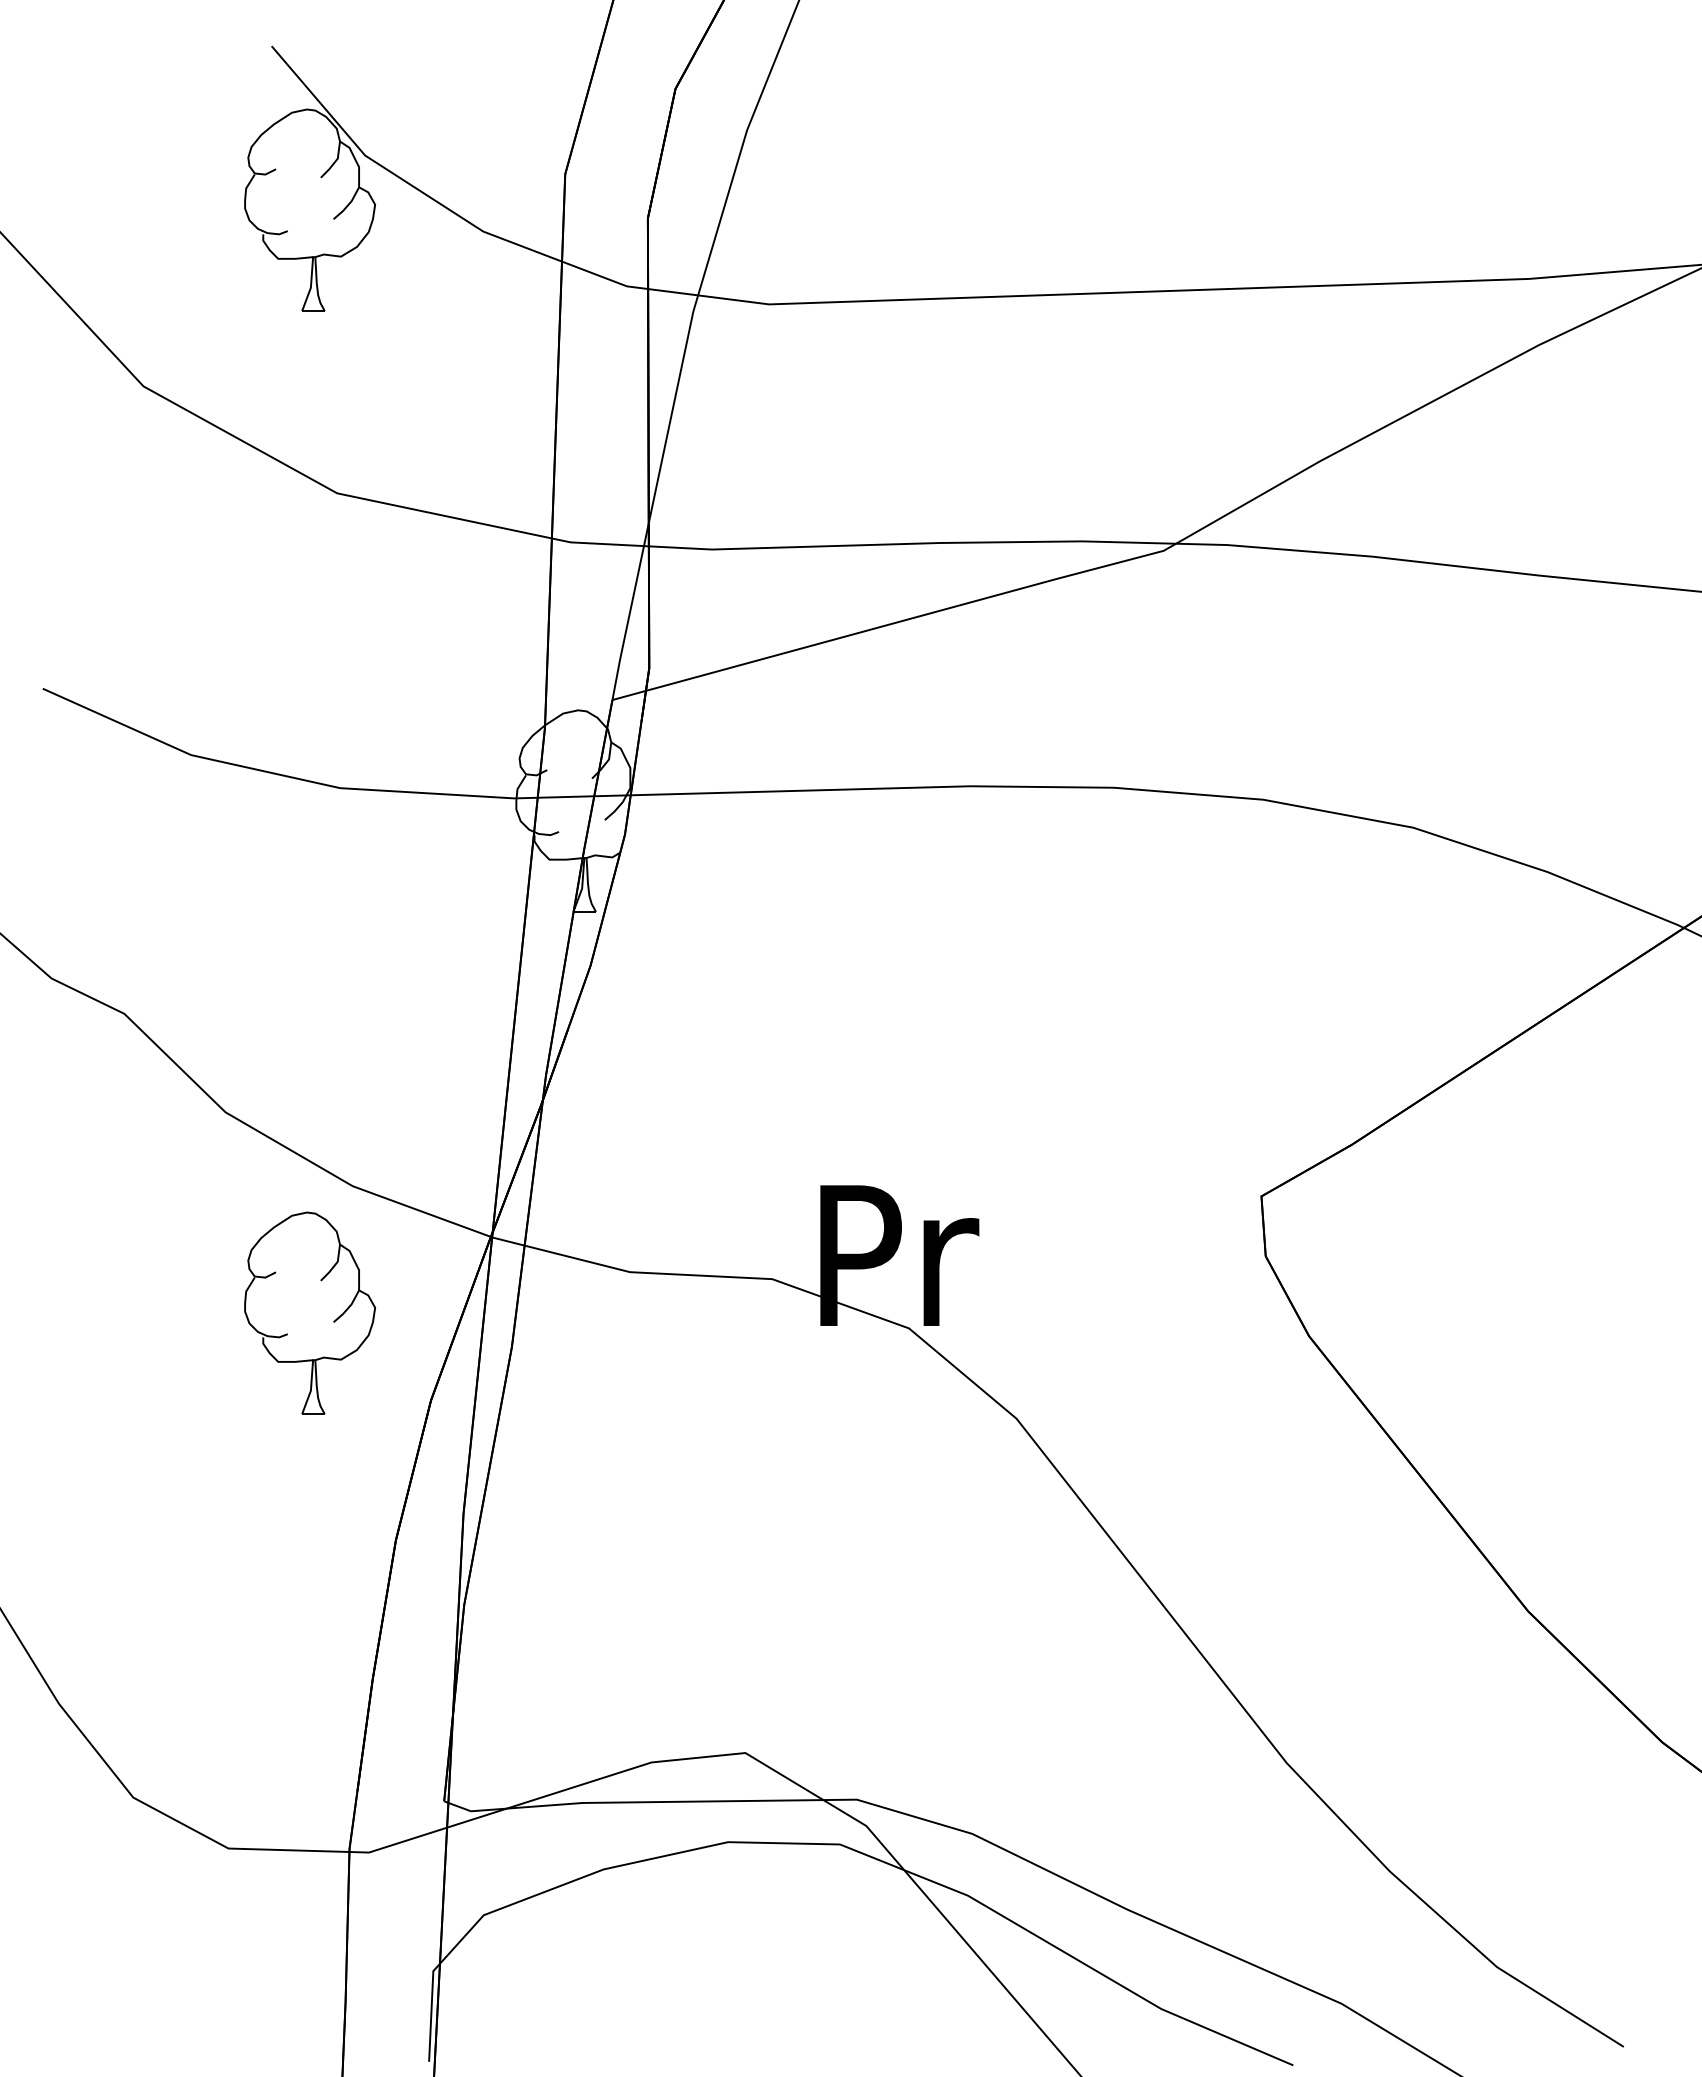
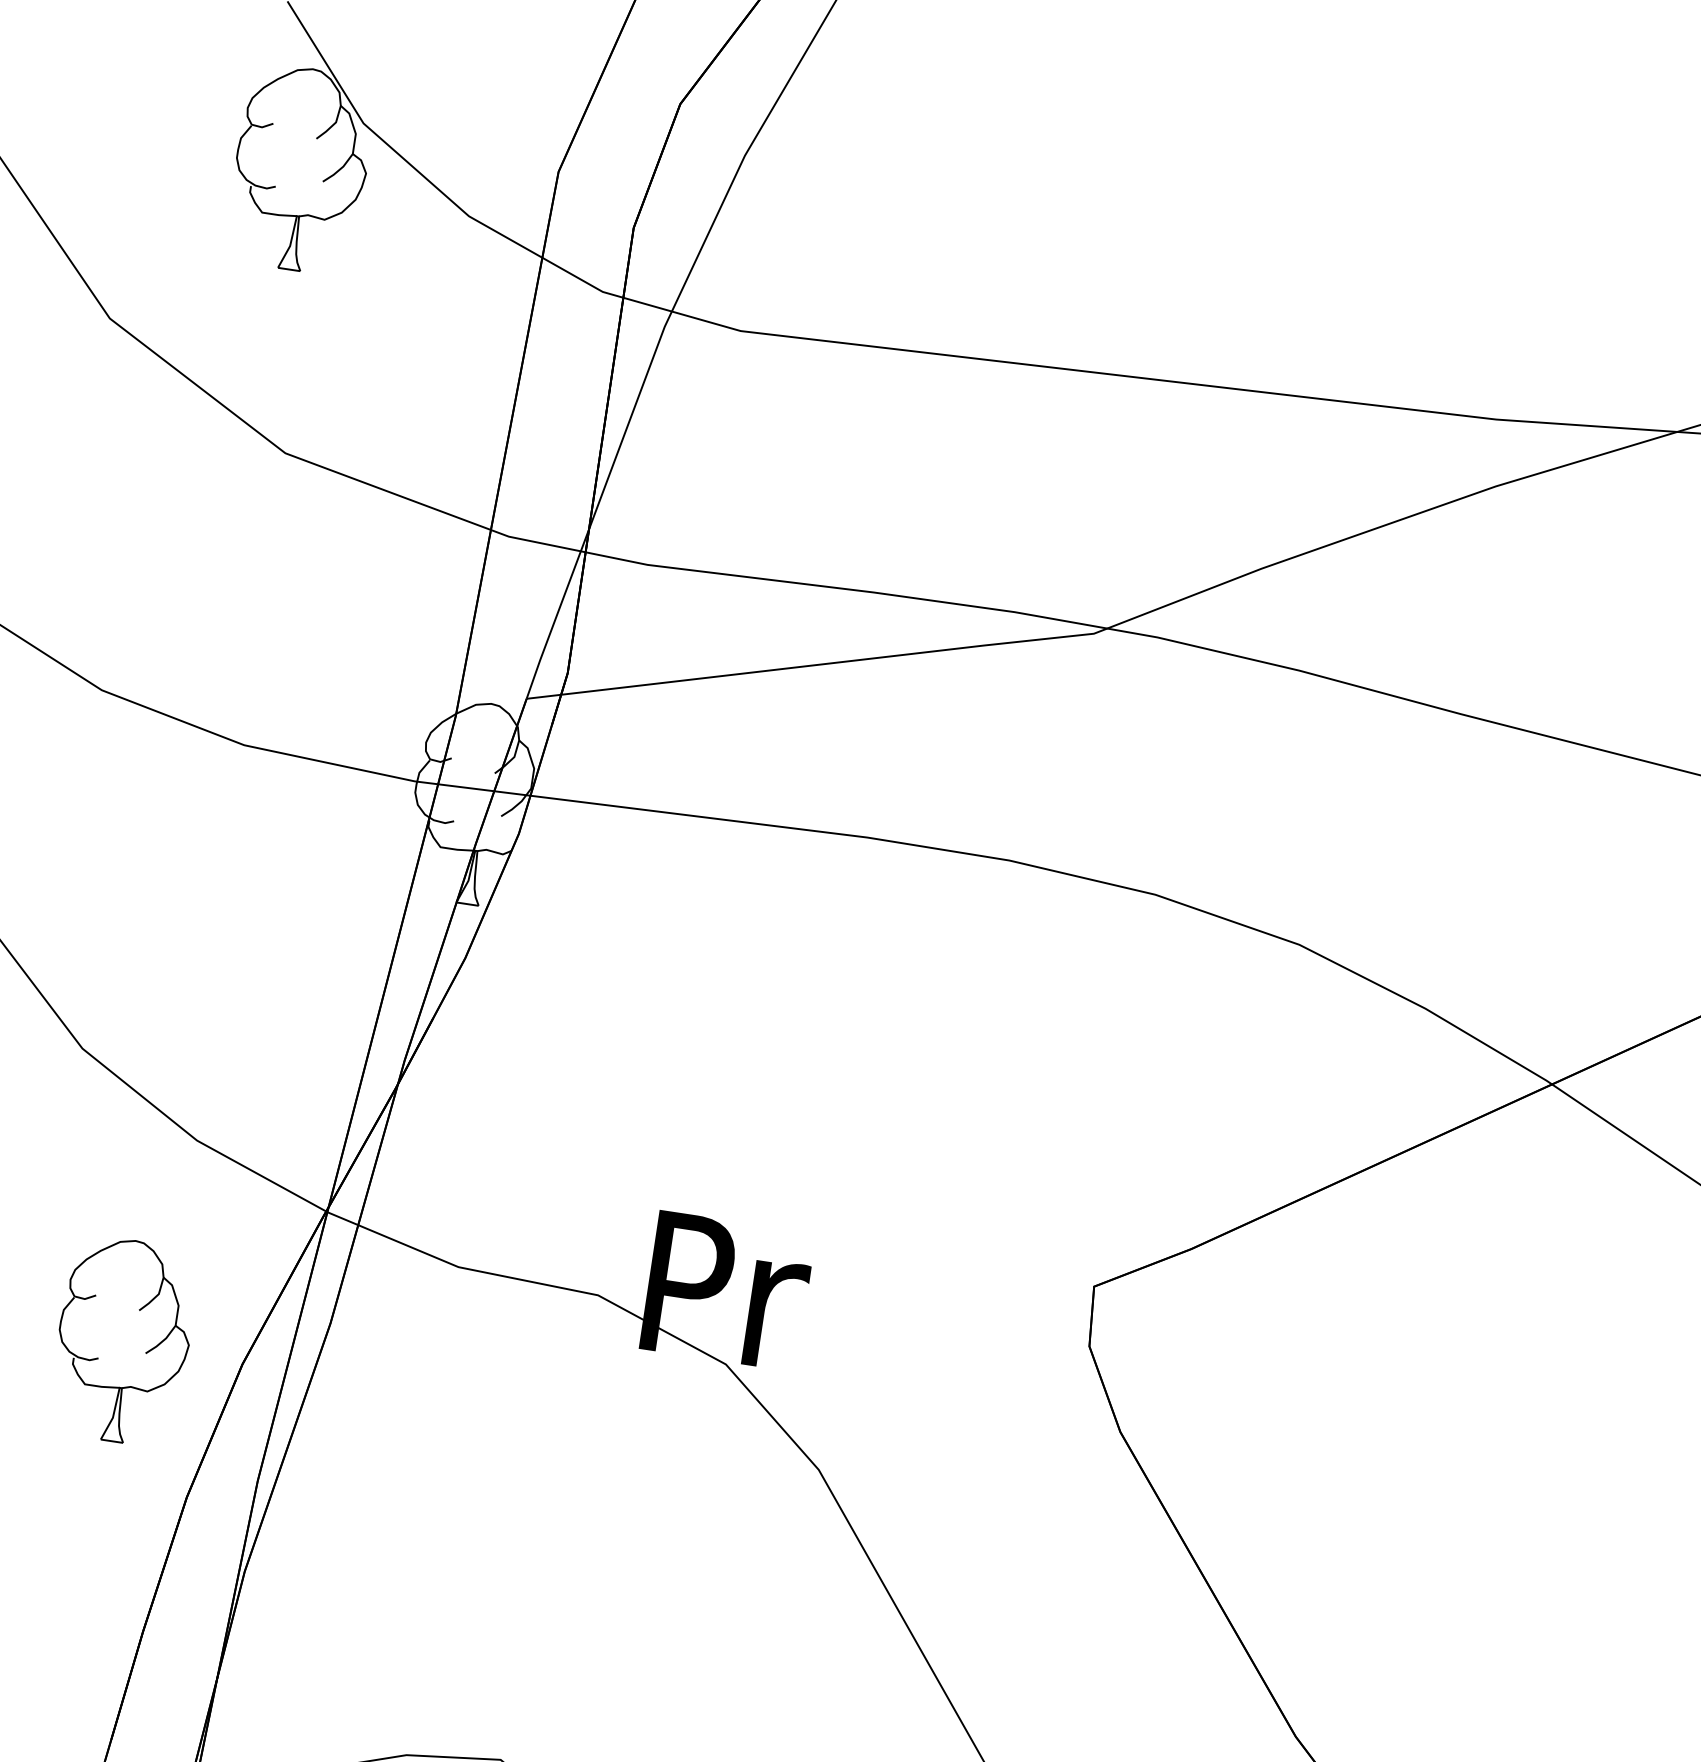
part: (309, 1312) -> (123, 1340), moved

